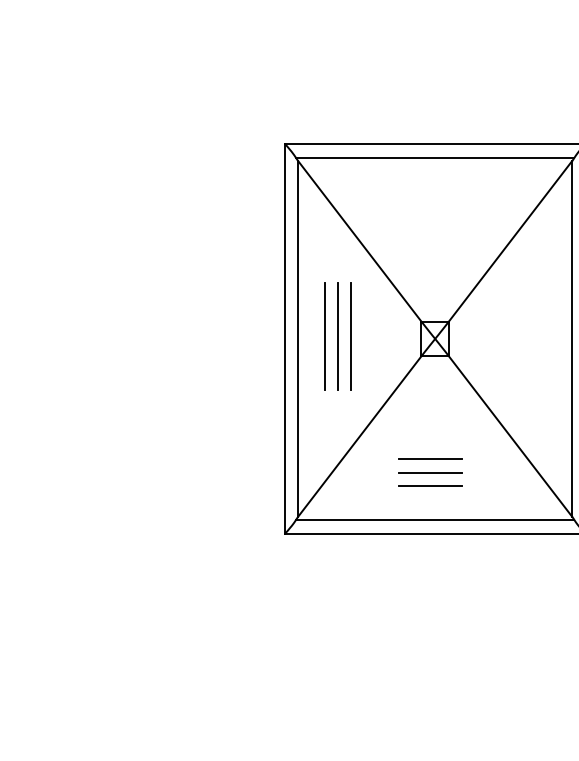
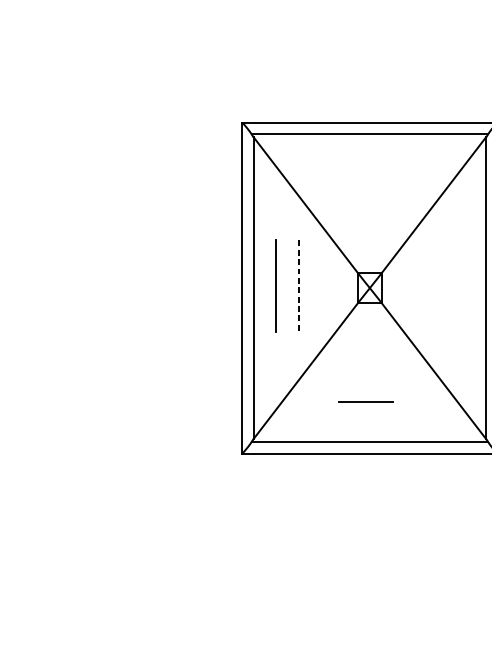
line: (337, 336) -> (286, 286), removed
line: (351, 336) -> (298, 286), solid -> dashed
line: (430, 458) -> (365, 389), removed
line: (430, 486) -> (365, 413), removed

